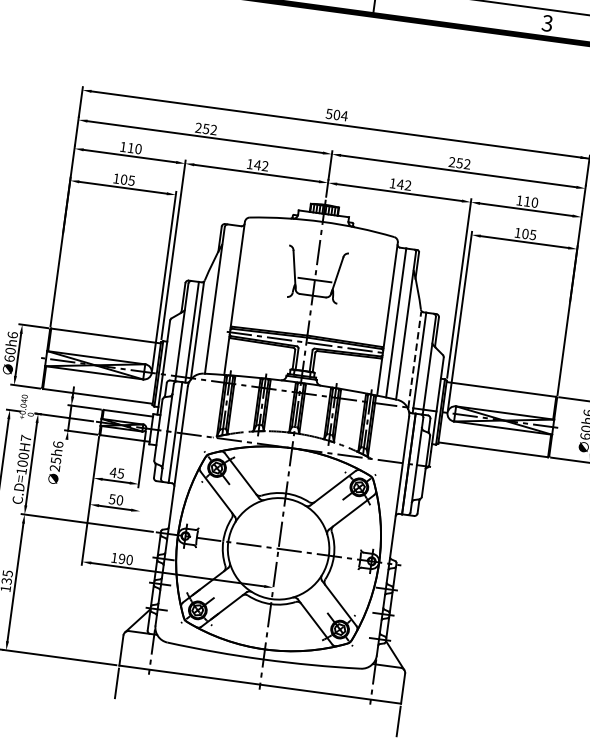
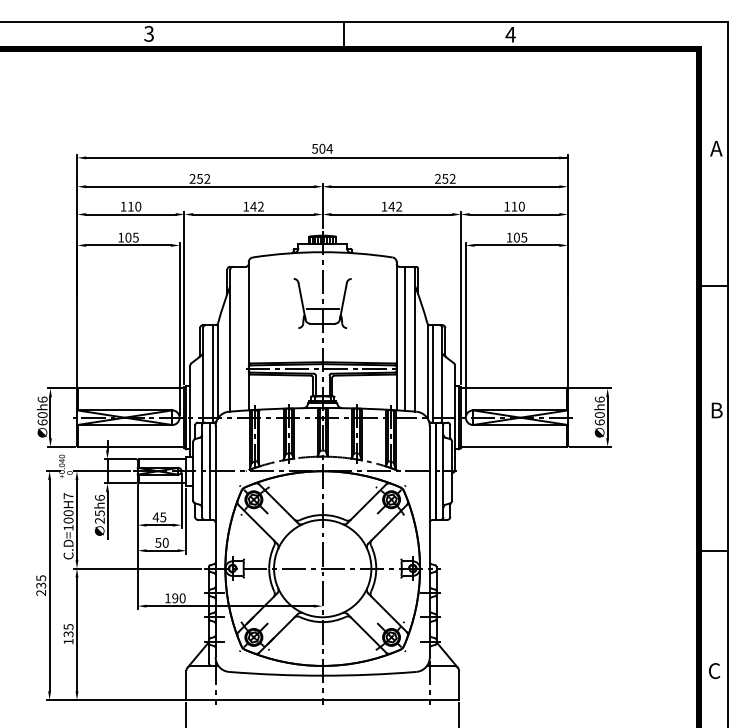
text: (547, 23) -> (510, 34), 3 -> 4
line: (414, 358) -> (427, 370), dashed -> solid
line: (63, 463) -> (107, 515), added
line: (144, 480) -> (186, 520), added

